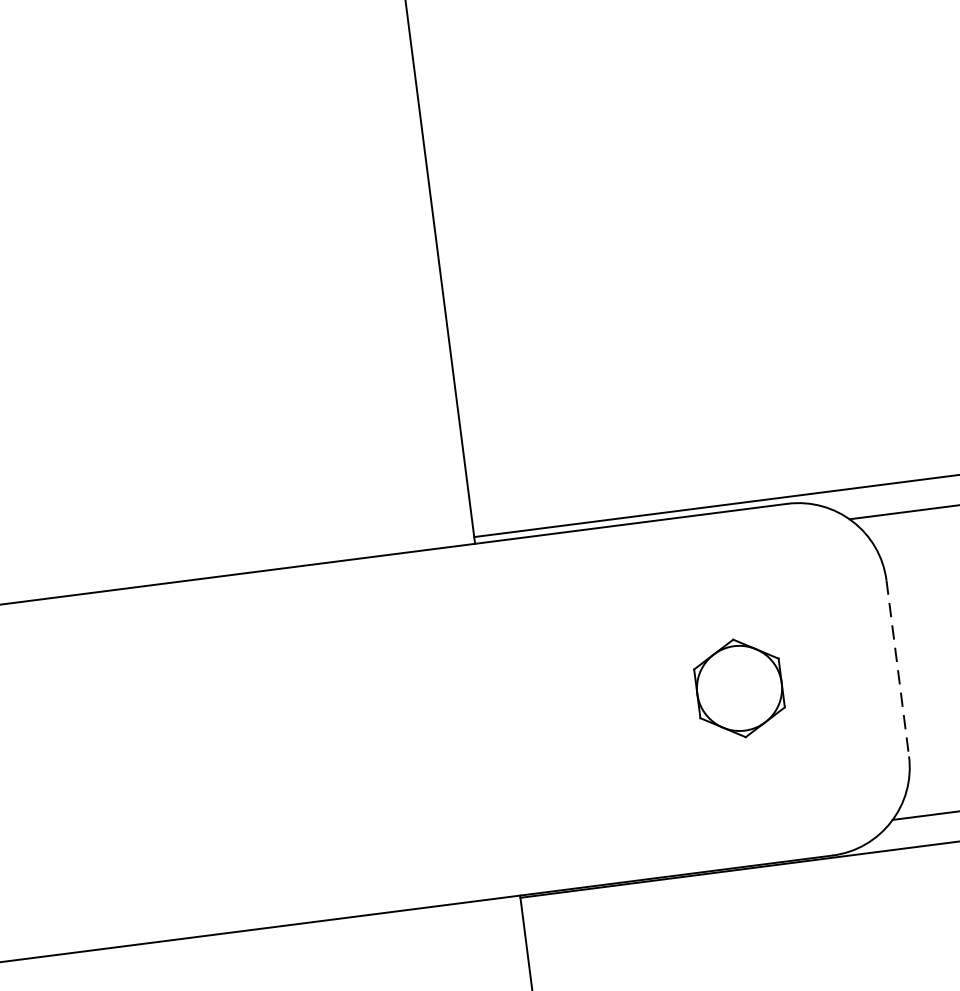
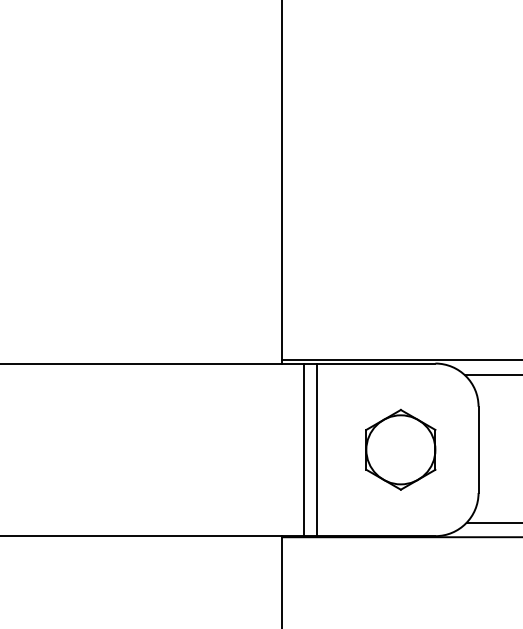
line: (897, 669) -> (478, 450), dashed -> solid
part: (738, 688) -> (400, 449), size x1.67
line: (567, 710) -> (316, 449), added
line: (540, 713) -> (303, 449), added

